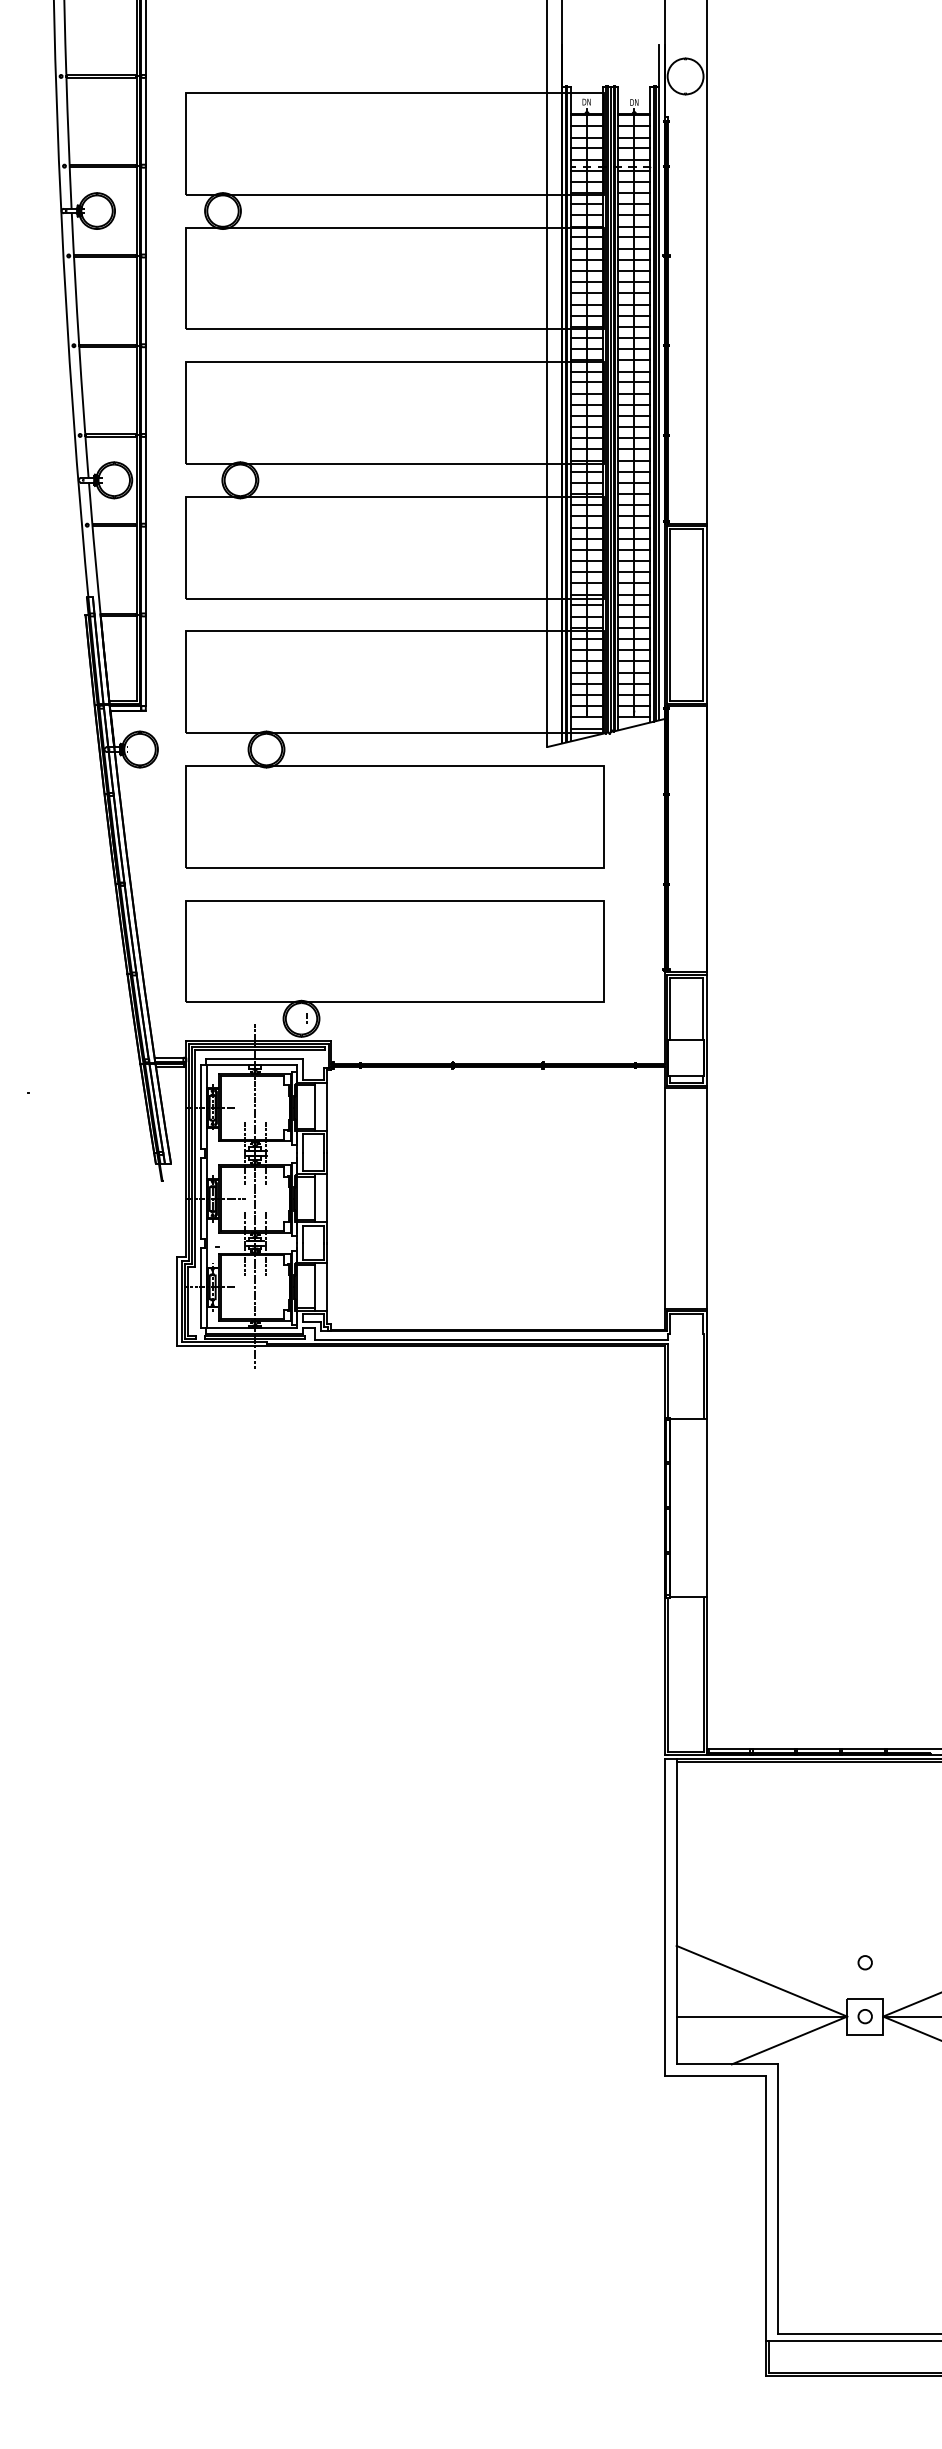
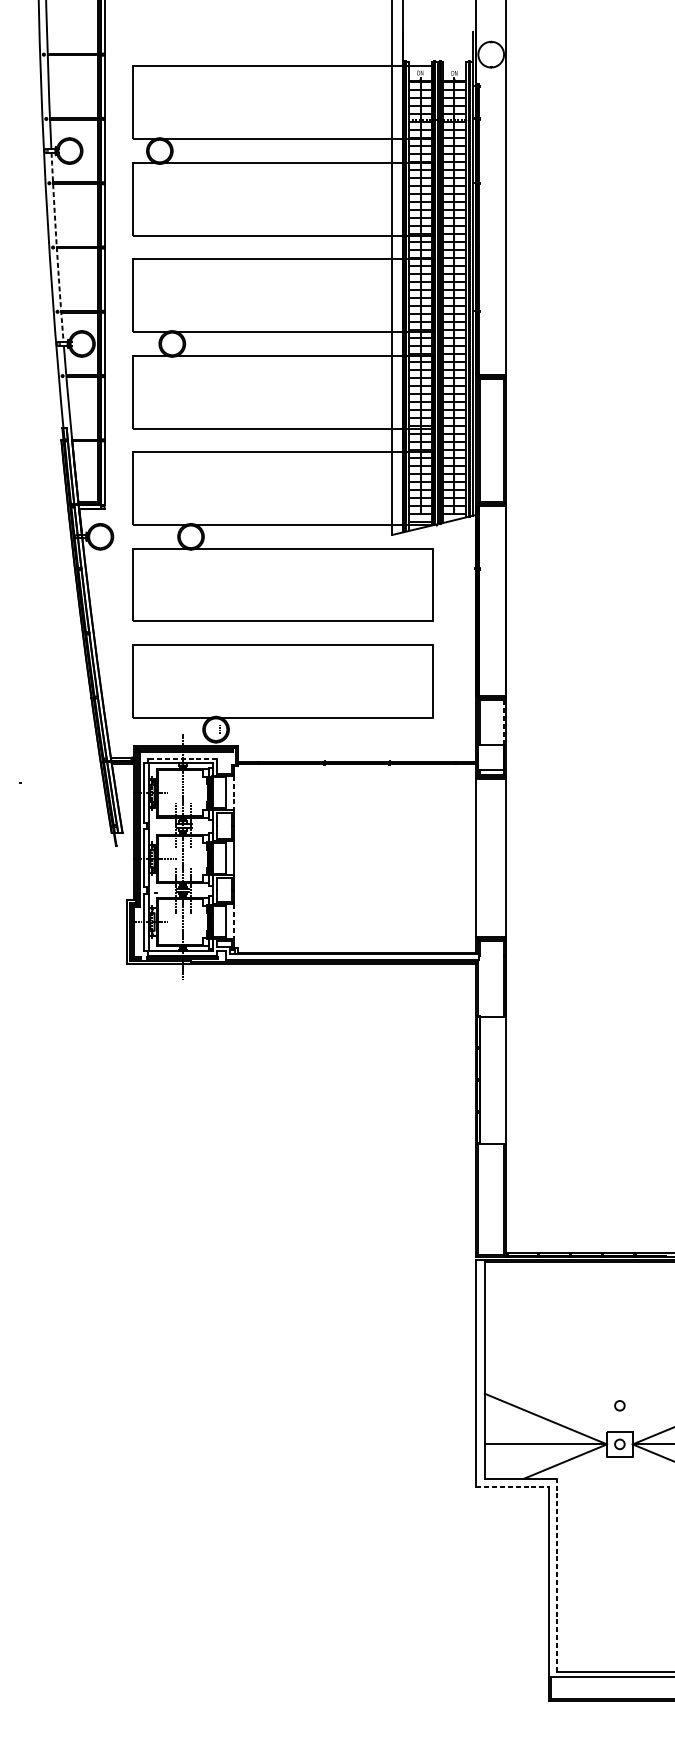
arc: (79, 345) -> (57, 247), solid -> dashed
line: (702, 1008) -> (503, 722), solid -> dashed
line: (254, 1059) -> (182, 758), solid -> dashed
line: (326, 1107) -> (233, 793), solid -> dashed
line: (326, 1286) -> (233, 921), solid -> dashed
line: (715, 2076) -> (512, 1487), solid -> dashed
line: (777, 2199) -> (557, 1575), solid -> dashed

